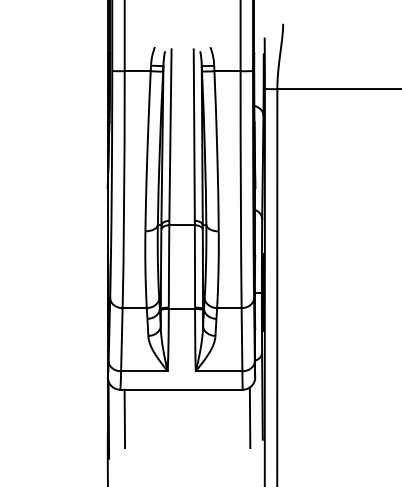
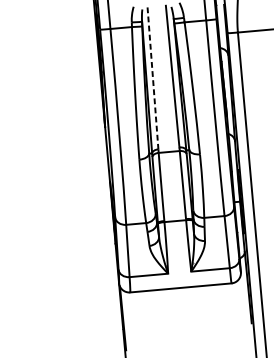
line: (170, 135) -> (153, 78), solid -> dashed
line: (249, 417) -> (239, 305), removed
line: (124, 418) -> (135, 315), removed

